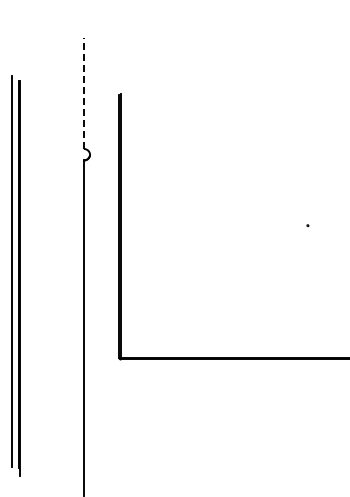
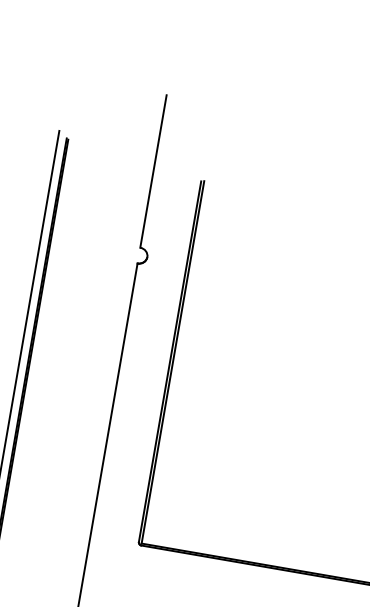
line: (83, 93) -> (152, 171), dashed -> solid

